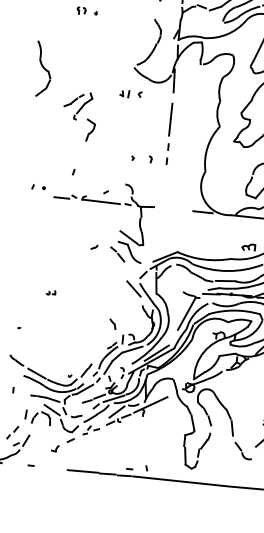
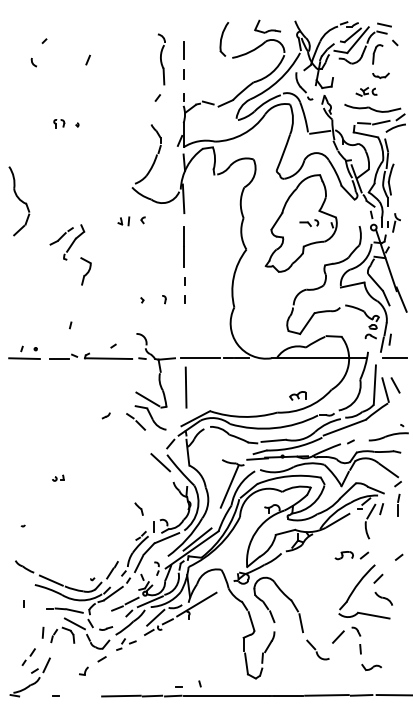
line: (34, 194) -> (24, 358), added
line: (174, 209) -> (200, 358), added
line: (159, 231) -> (185, 387), added

